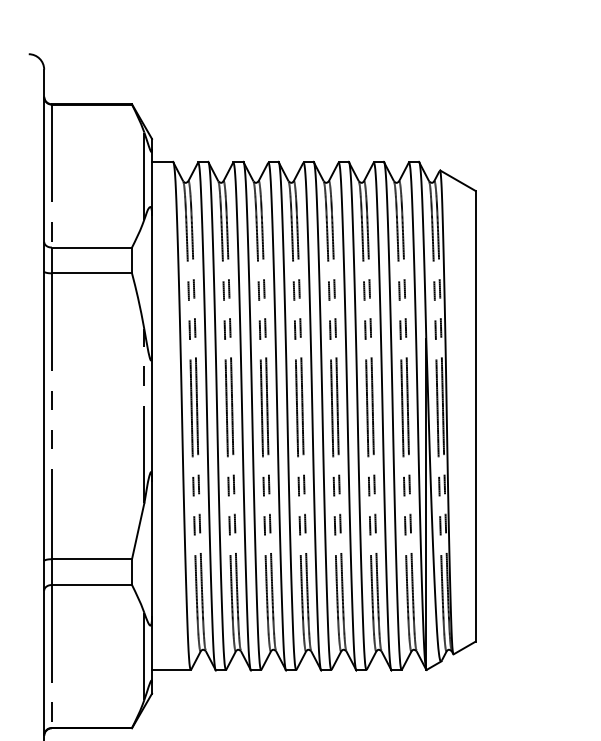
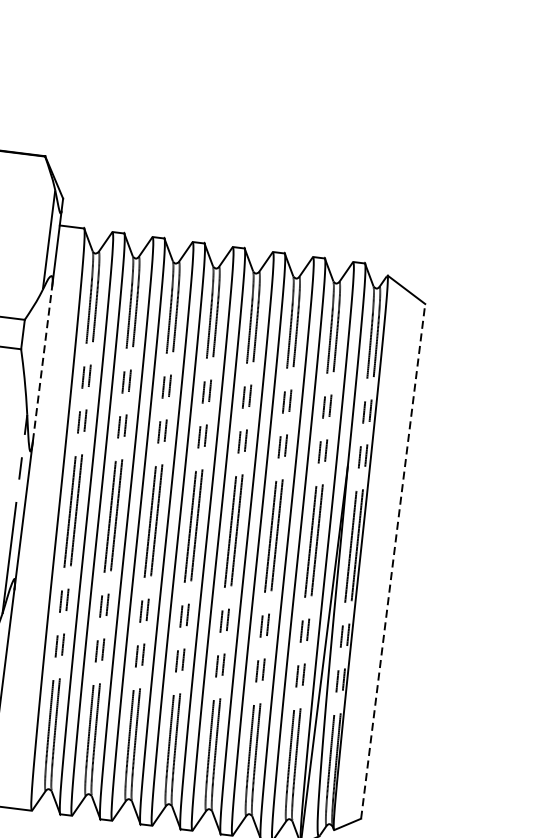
line: (152, 282) -> (43, 362), solid -> dashed
line: (475, 415) -> (393, 560), solid -> dashed

